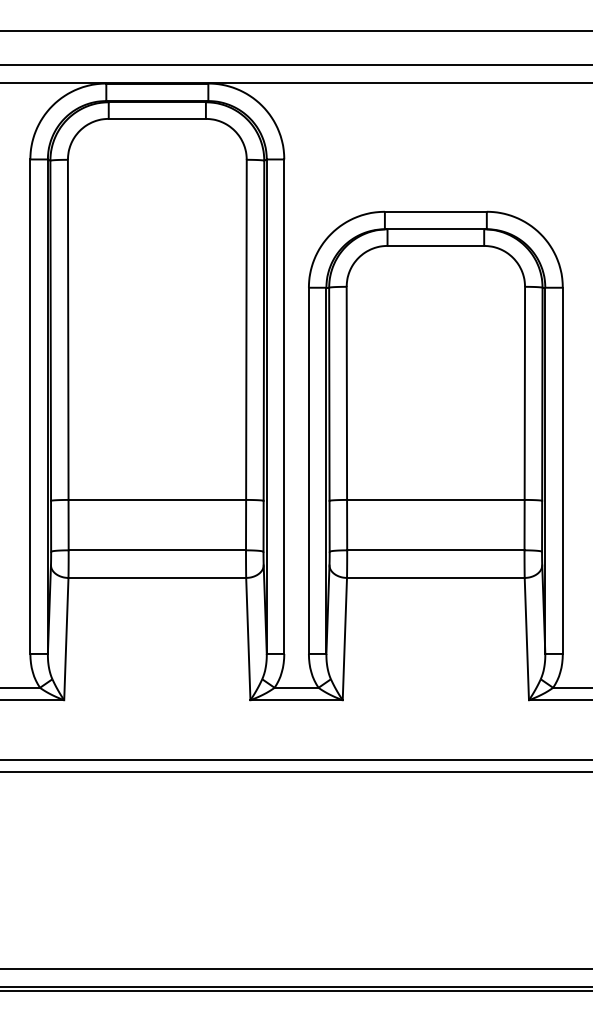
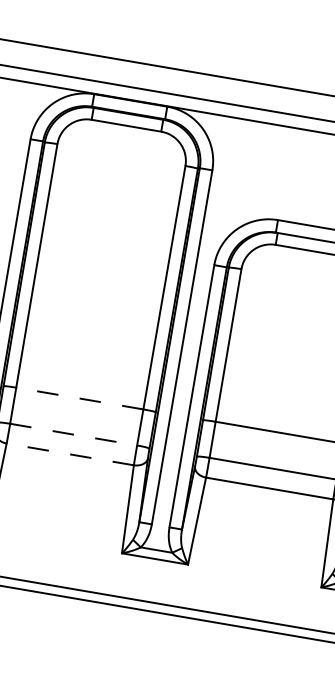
line: (157, 499) -> (80, 398), solid -> dashed
line: (157, 550) -> (73, 434), solid -> dashed
line: (157, 577) -> (70, 454), solid -> dashed

